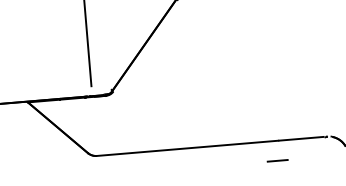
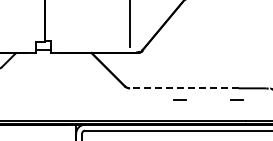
line: (186, 148) -> (183, 88), solid -> dashed
line: (181, 167) -> (179, 99), added

